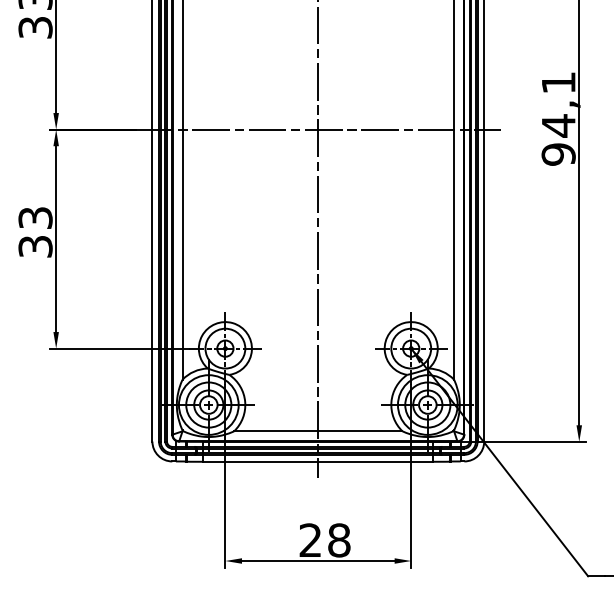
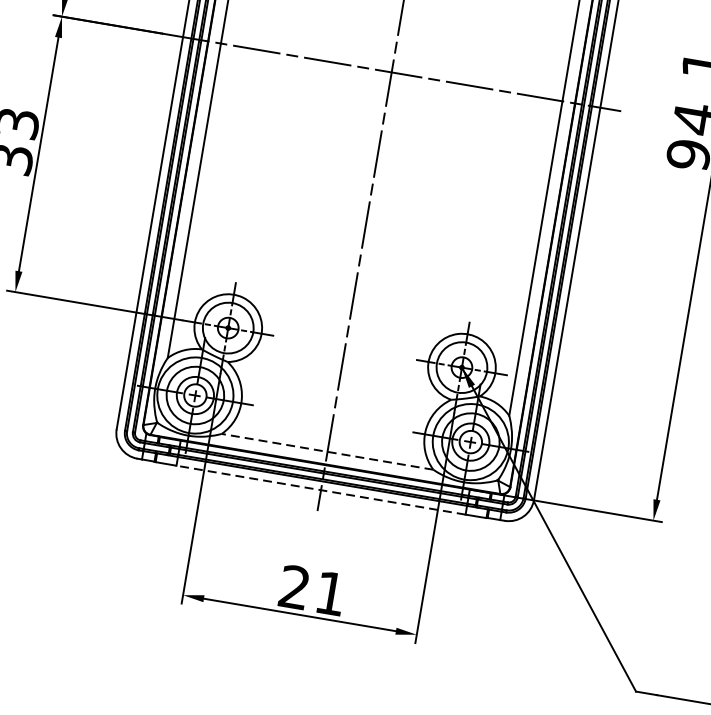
line: (317, 431) -> (326, 451), solid -> dashed
line: (318, 461) -> (321, 489), solid -> dashed
text: (339, 540) -> (330, 593), 28 -> 21

